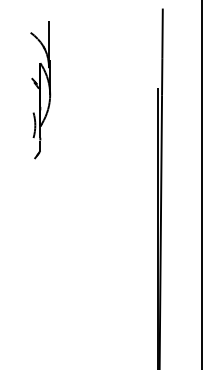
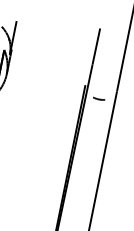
line: (179, 103) -> (98, 99), added

